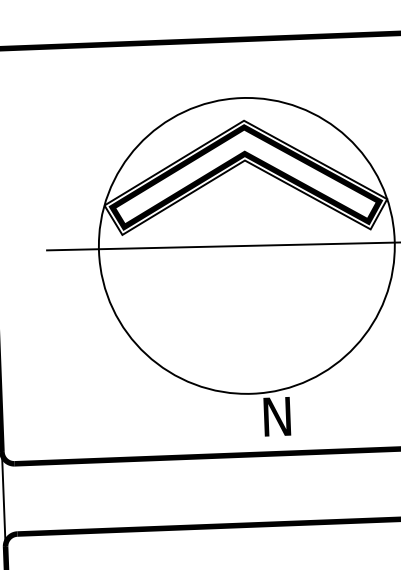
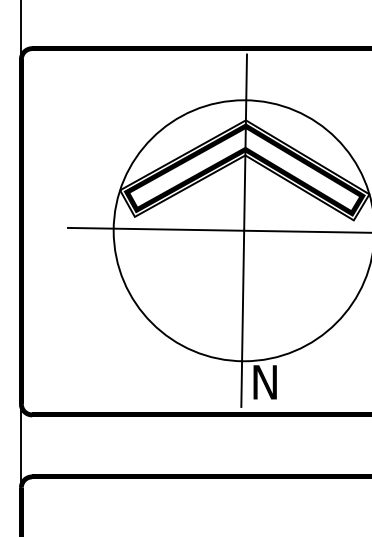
line: (246, 245) -> (243, 230), added

